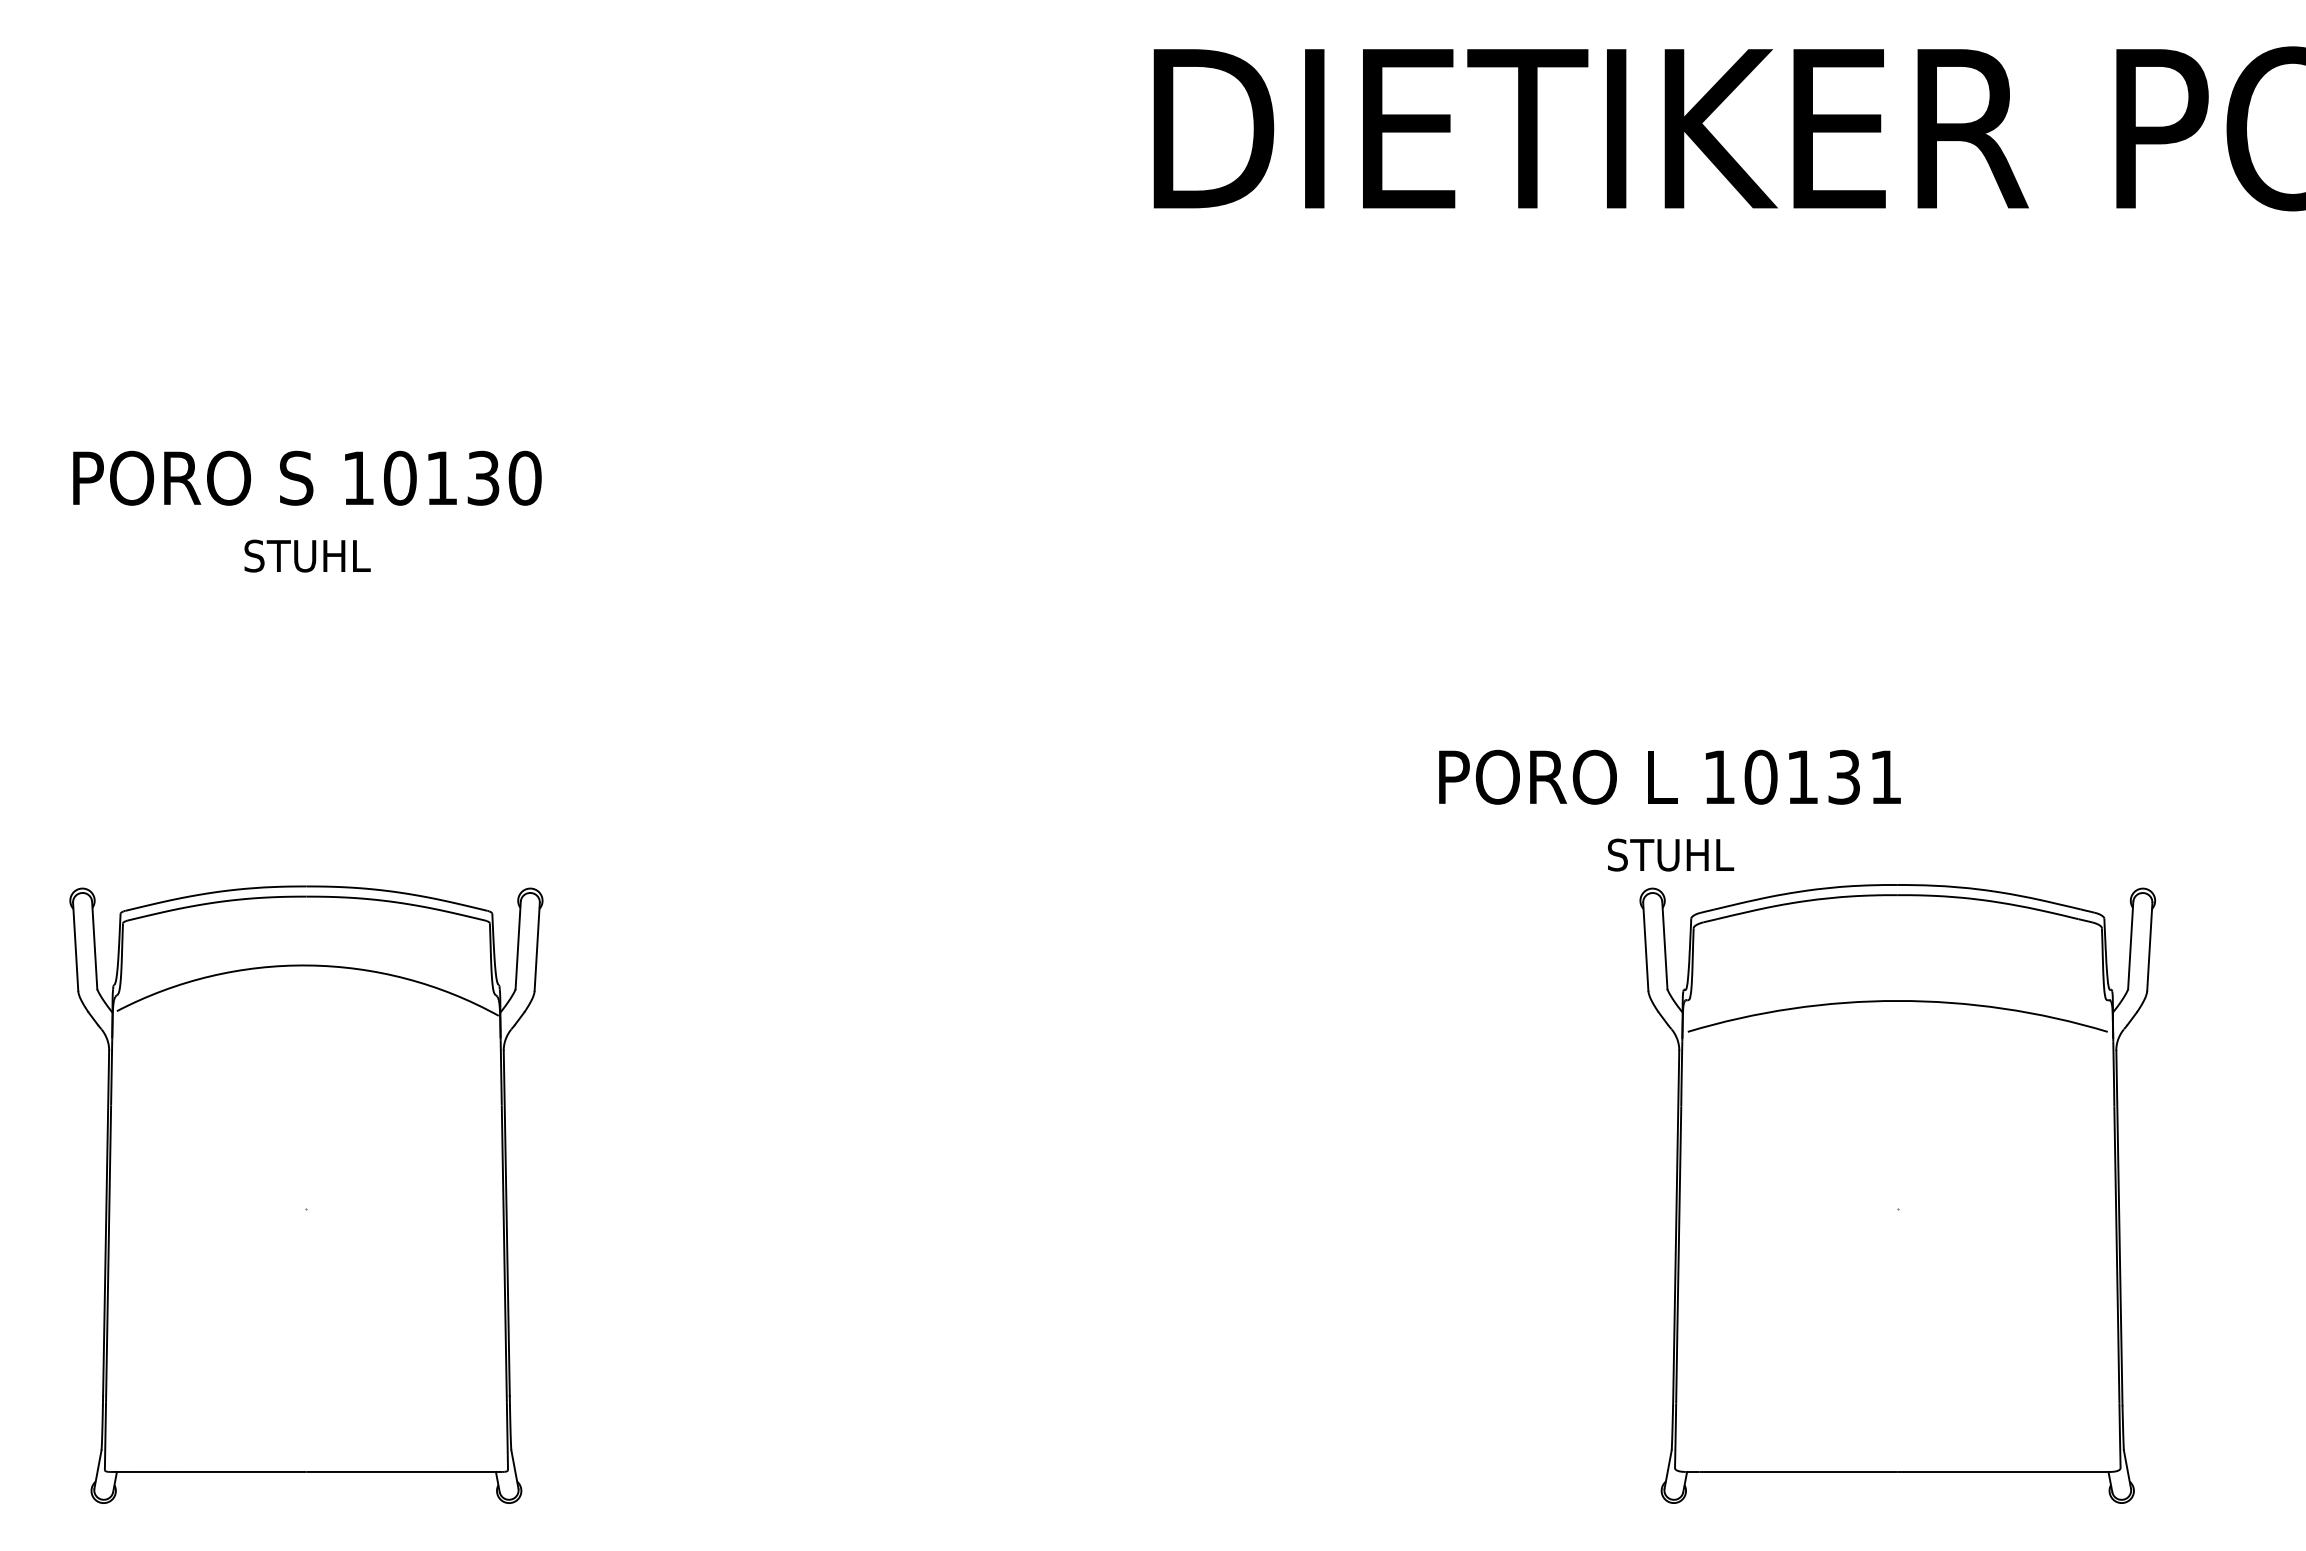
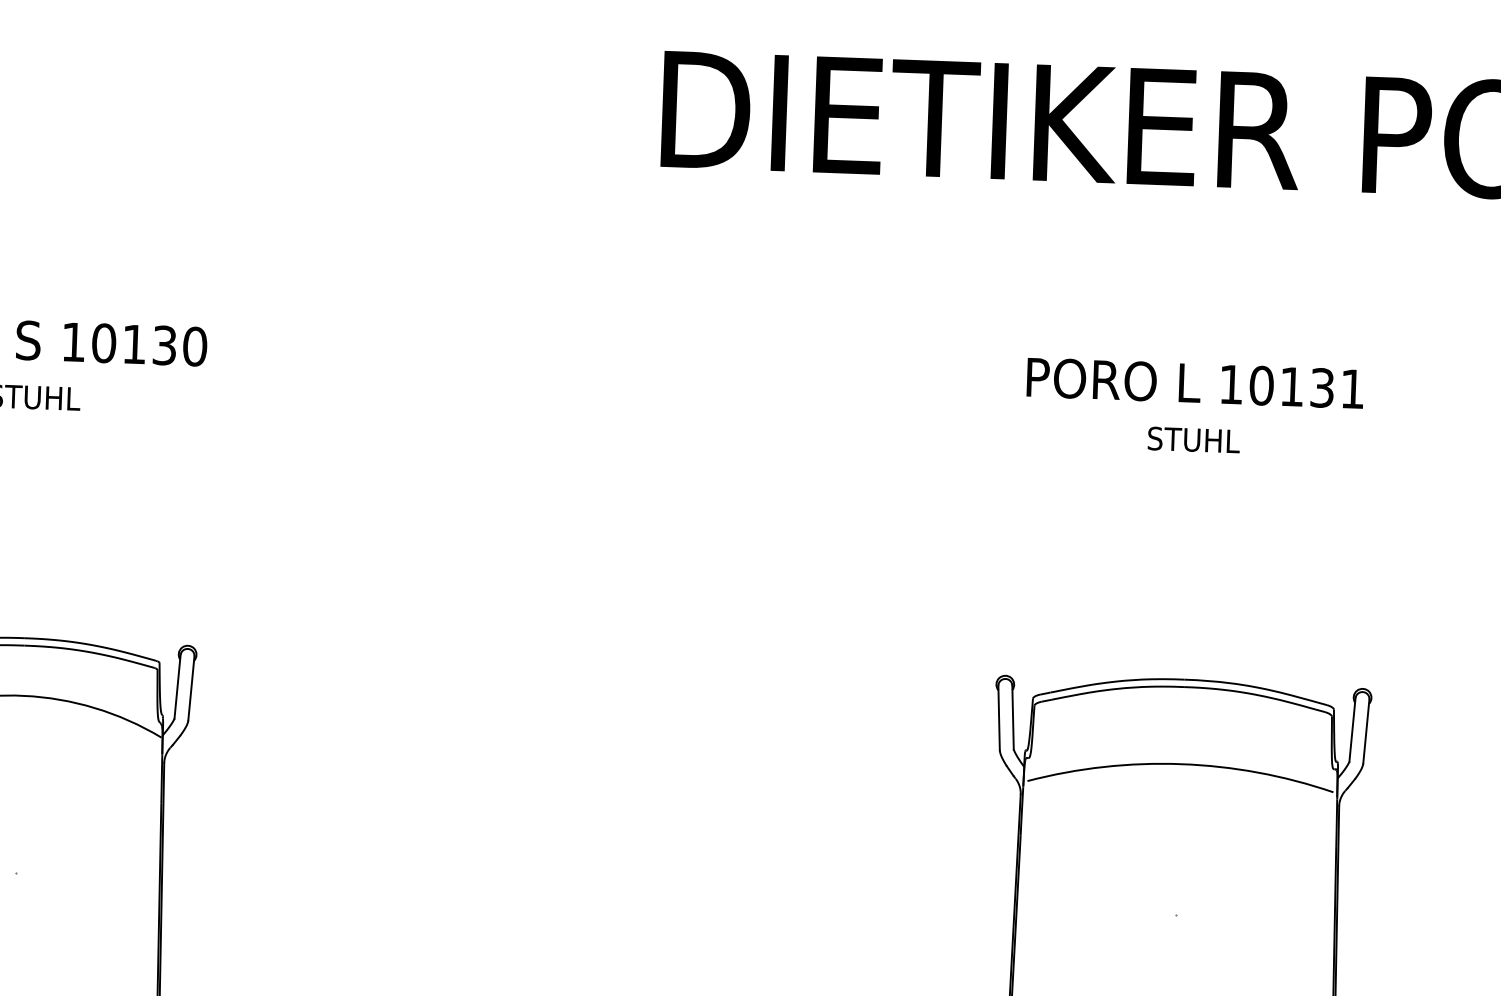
text: (1669, 810) -> (1194, 407), moved

